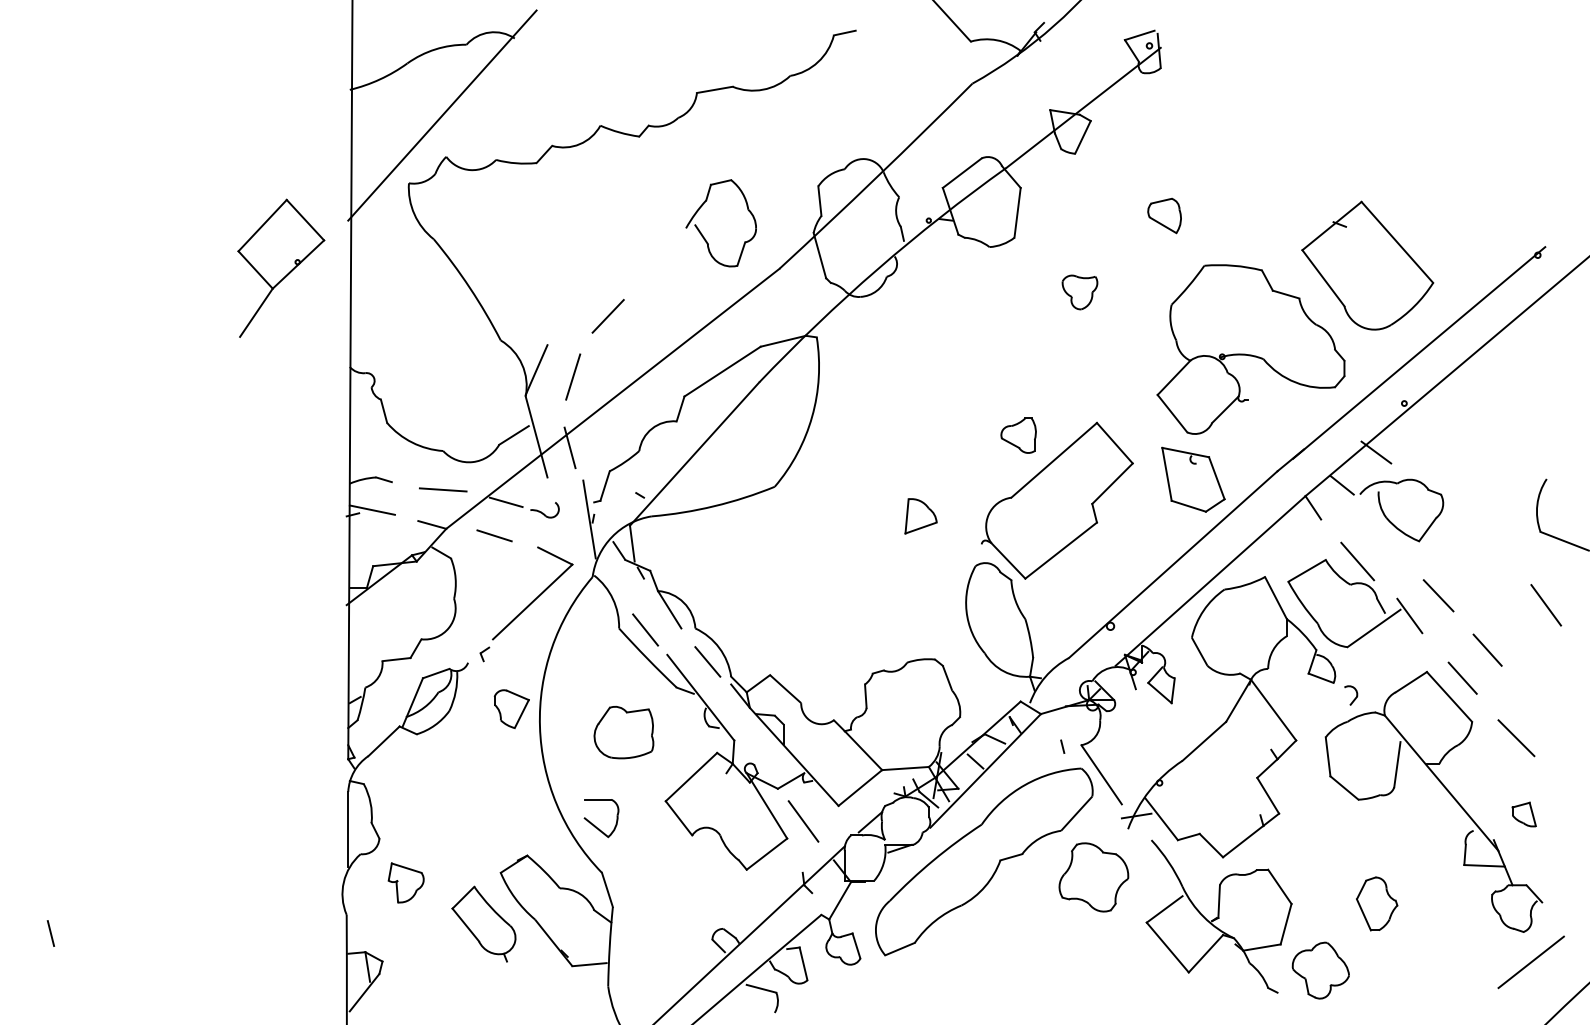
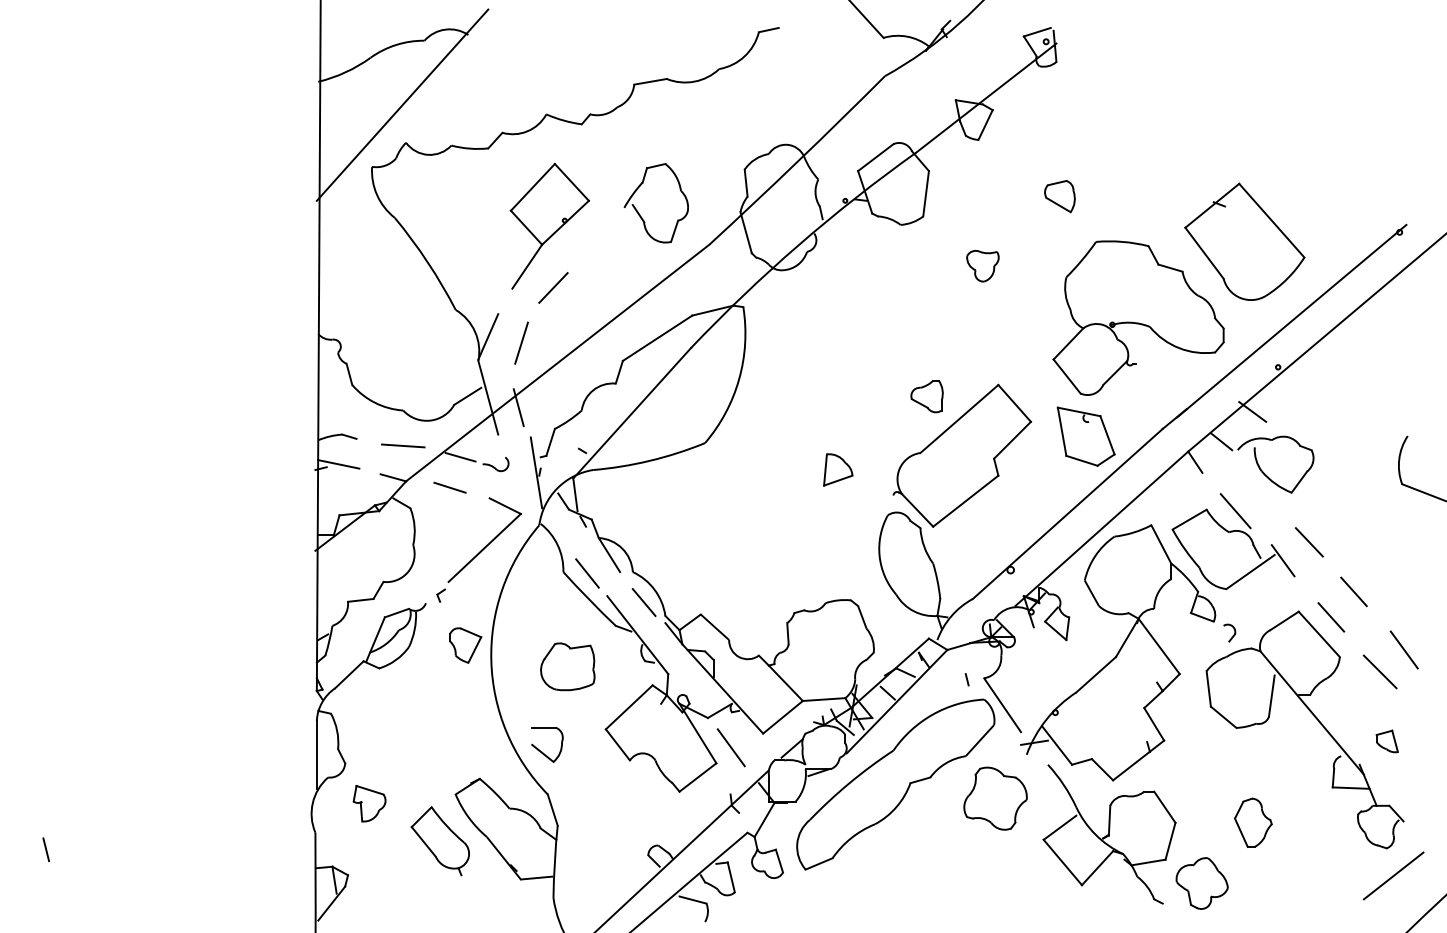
part: (280, 267) -> (549, 225), moved
line: (1545, 604) -> (1403, 649), moved

